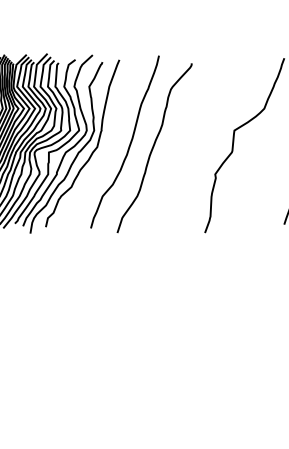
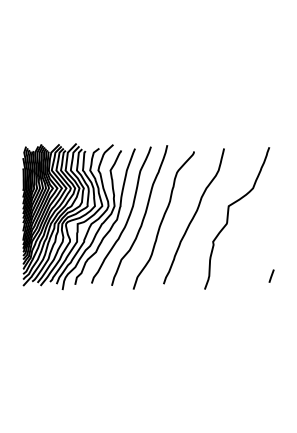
curve: (111, 142) -> (128, 215), added
curve: (191, 143) -> (193, 216), added

